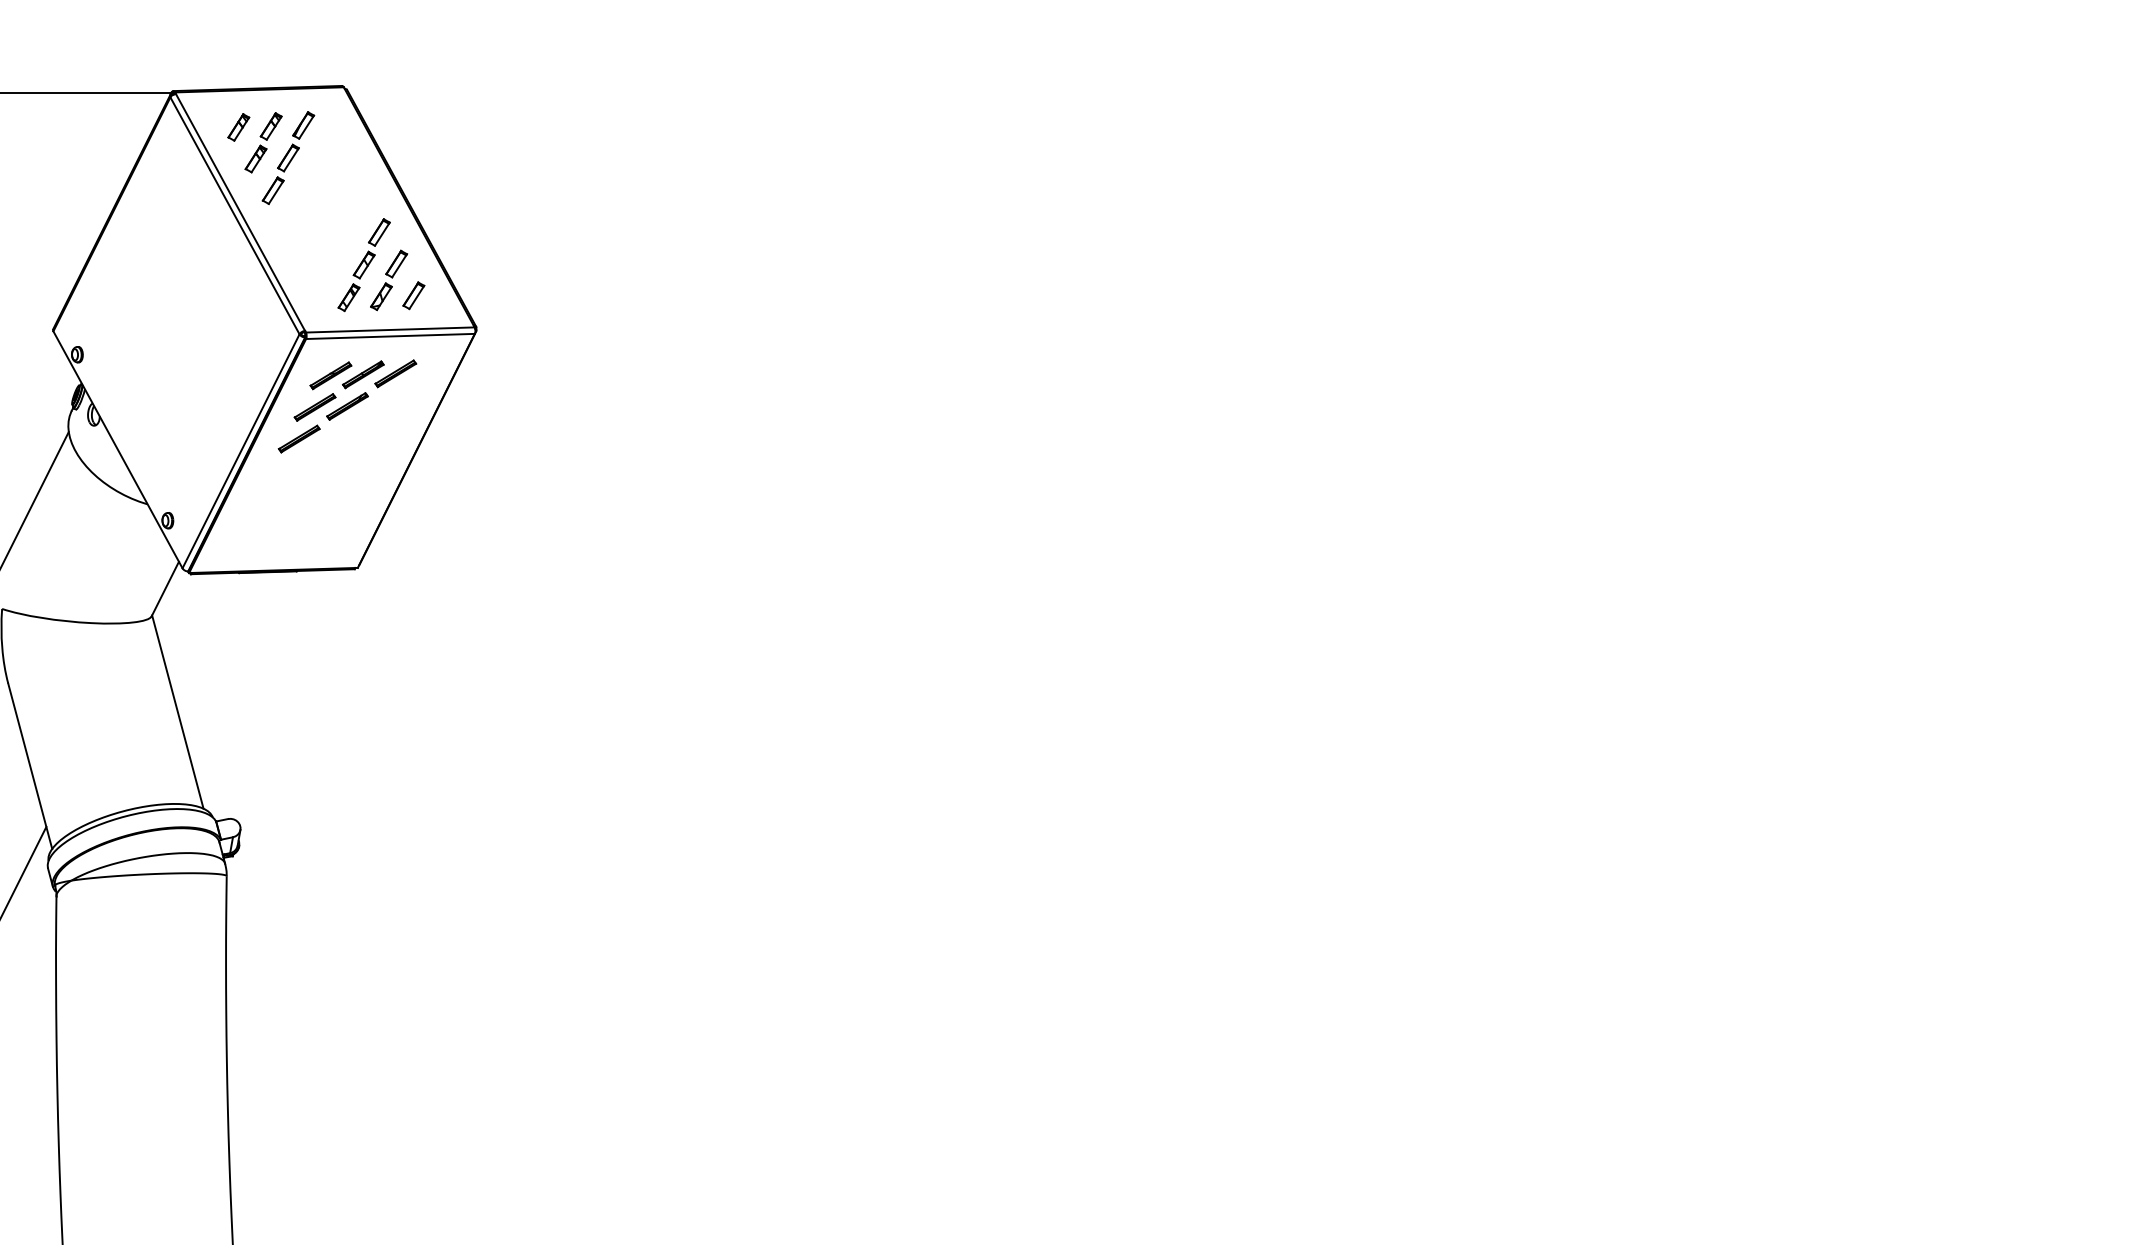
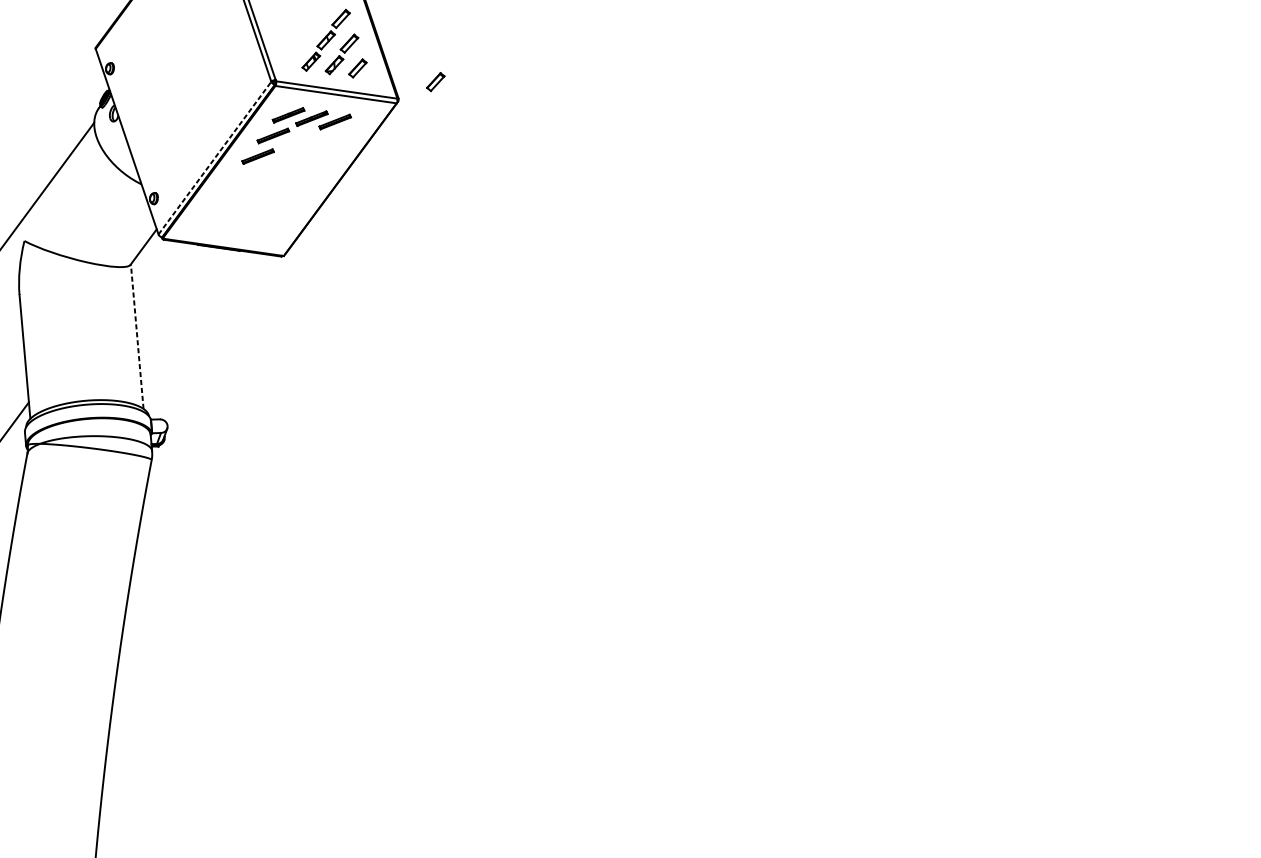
part: (522, 295) -> (435, 81), added
part: (347, 406) -> (296, 139), removed
line: (241, 451) -> (215, 158), solid -> dashed
line: (177, 712) -> (136, 336), solid -> dashed

